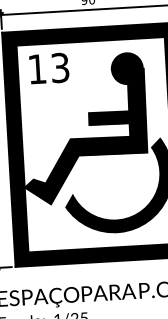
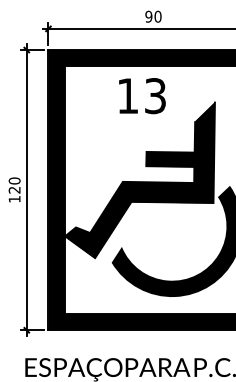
text: (49, 68) -> (142, 96), moved
fill: (126, 68) -> (194, 101), removed

